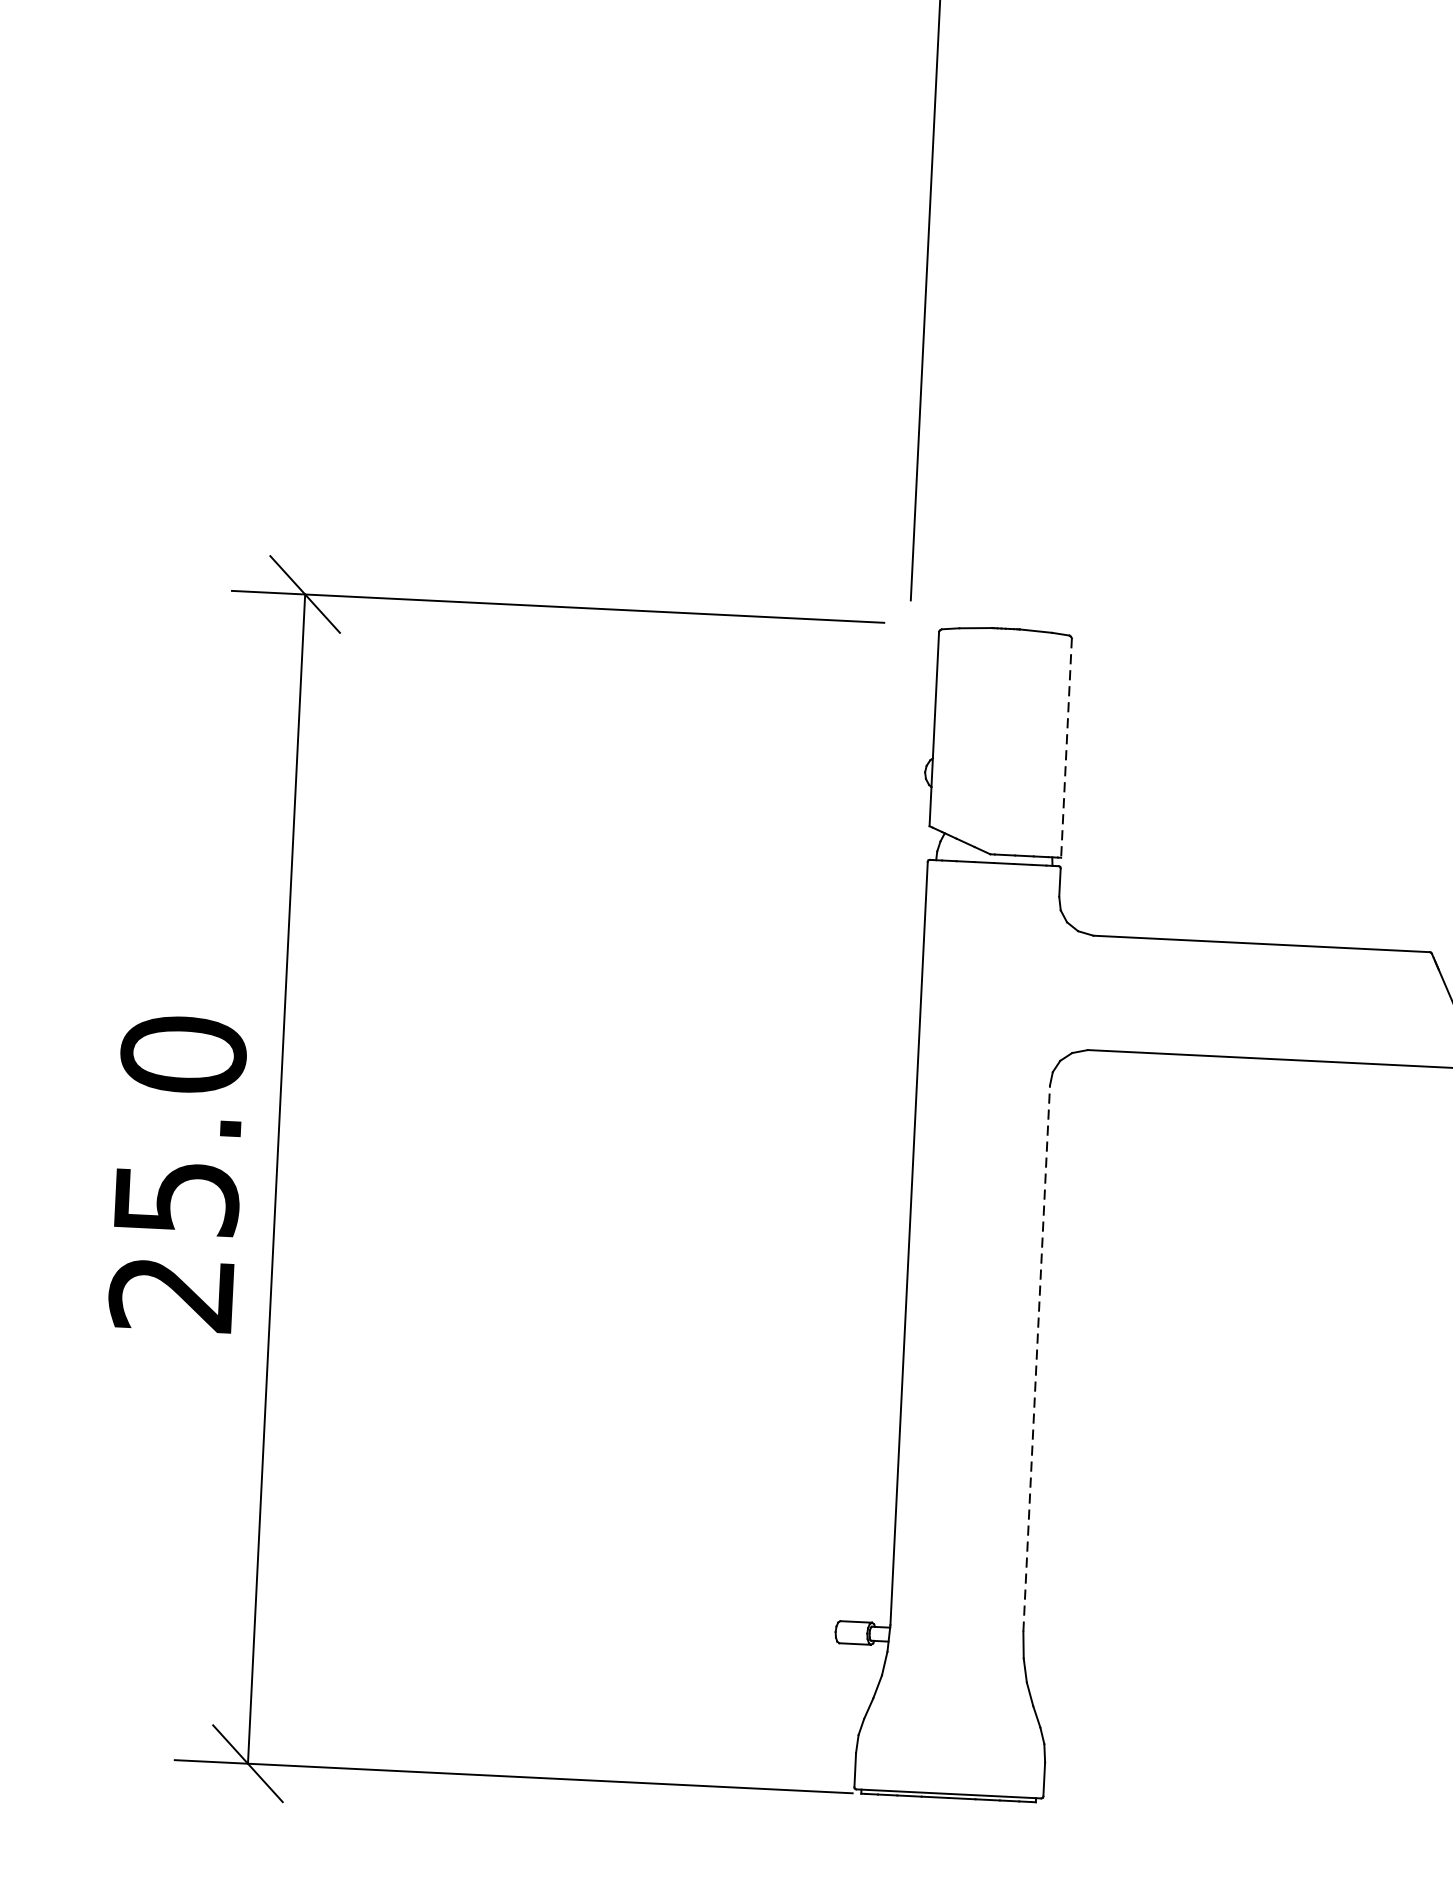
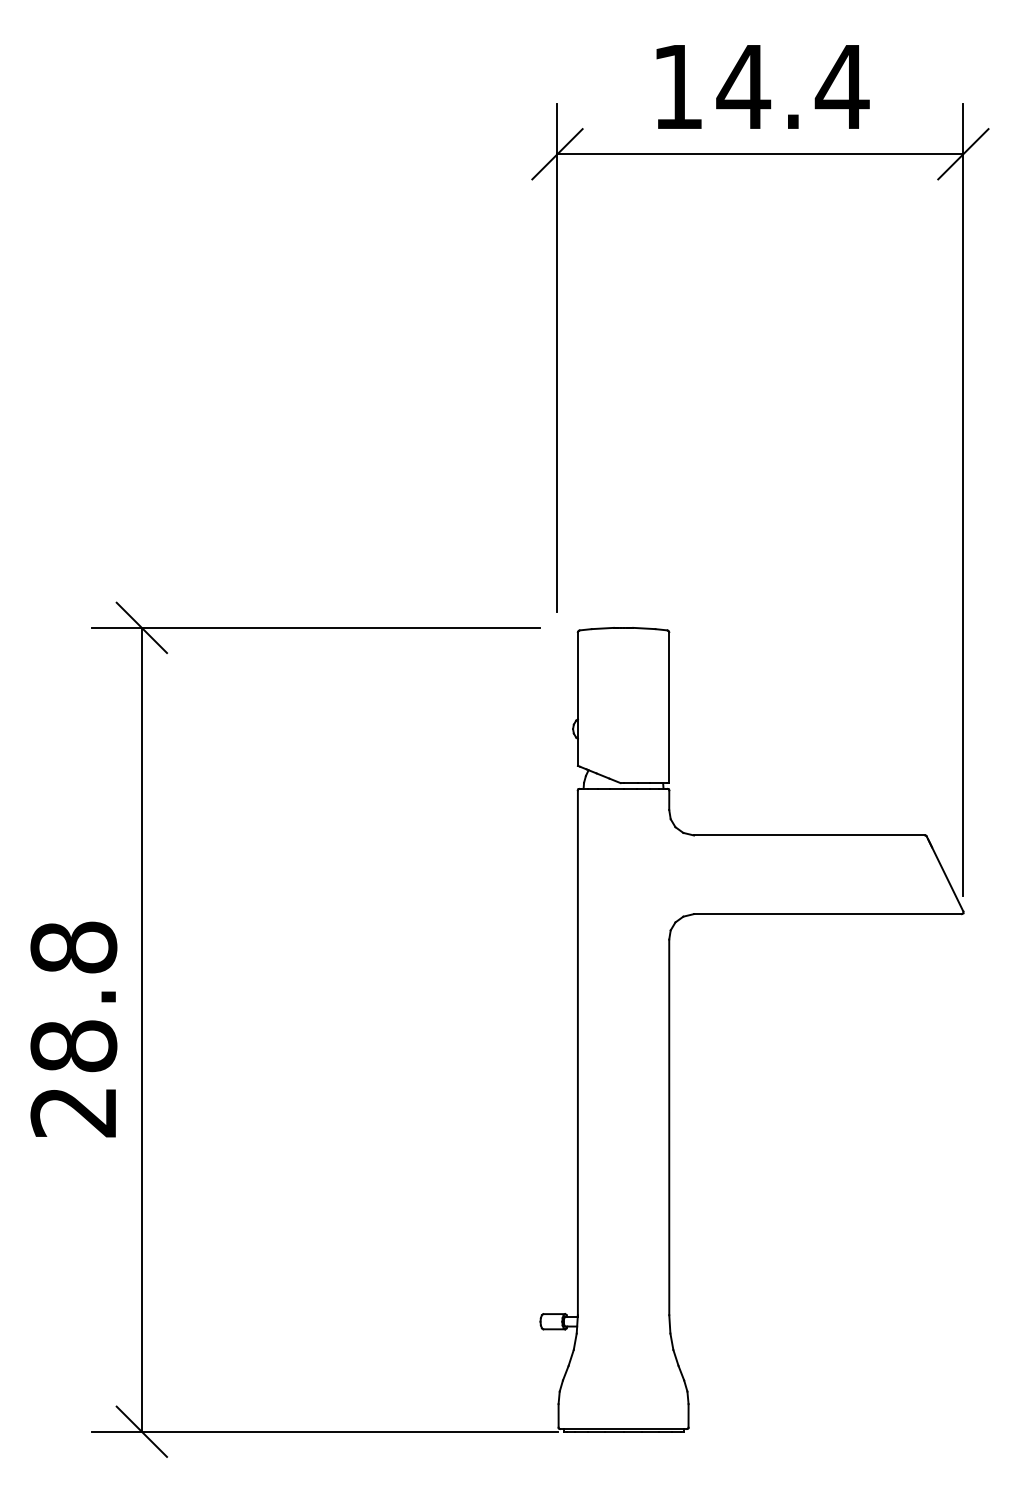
line: (1066, 749) -> (669, 708), dashed -> solid
text: (179, 1125) -> (73, 996), 25.0 -> 28.8
line: (1037, 1358) -> (669, 1127), dashed -> solid

